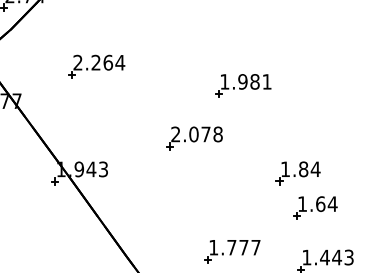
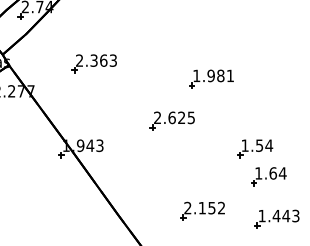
text: (107, 62) -> (103, 60), 2.264 -> 2.363
text: (205, 133) -> (181, 117), 2.078 -> 2.625
text: (303, 169) -> (259, 145), 1.84 -> 1.54
text: (234, 246) -> (204, 207), 1.777 -> 2.152

